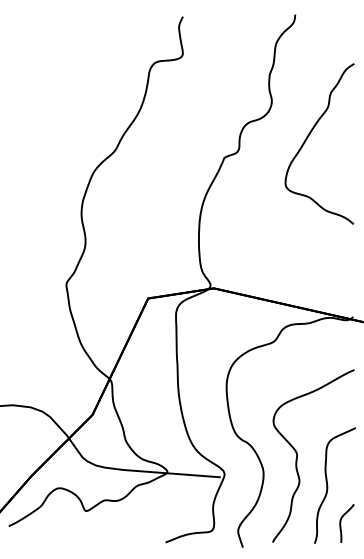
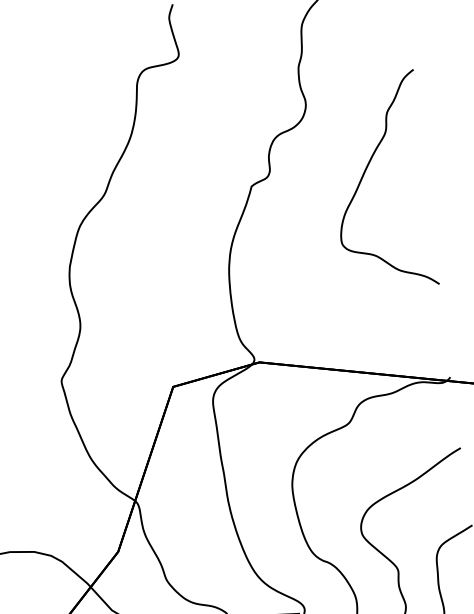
curve: (308, 137) -> (364, 175), moved

